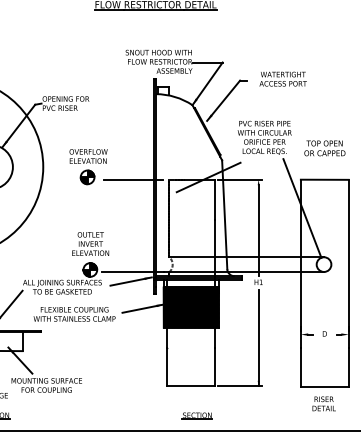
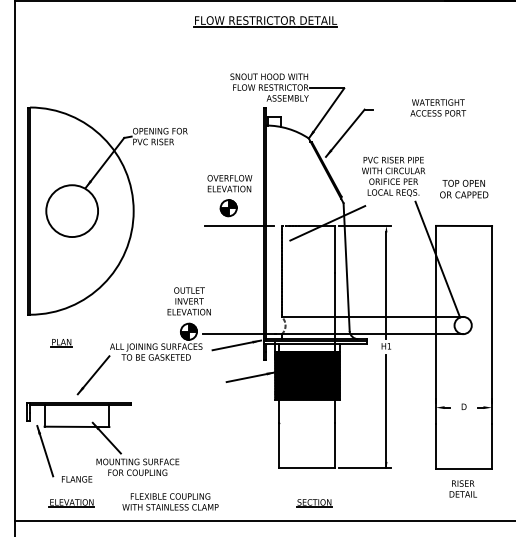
text: (283, 78) -> (438, 107), moved
part: (88, 167) -> (229, 196), moved
text: (74, 314) -> (170, 501), moved

